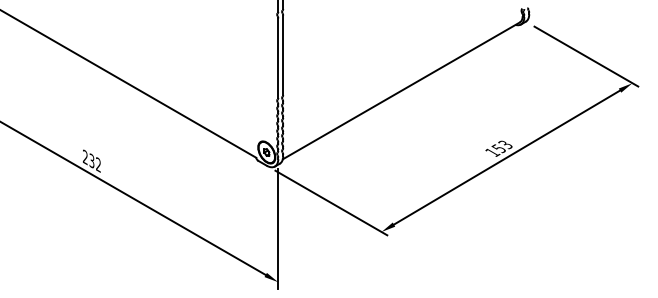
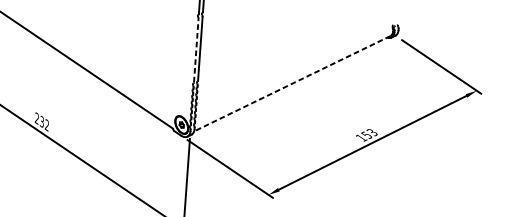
line: (278, 58) -> (196, 50), solid -> dashed
line: (401, 90) -> (292, 83), solid -> dashed

